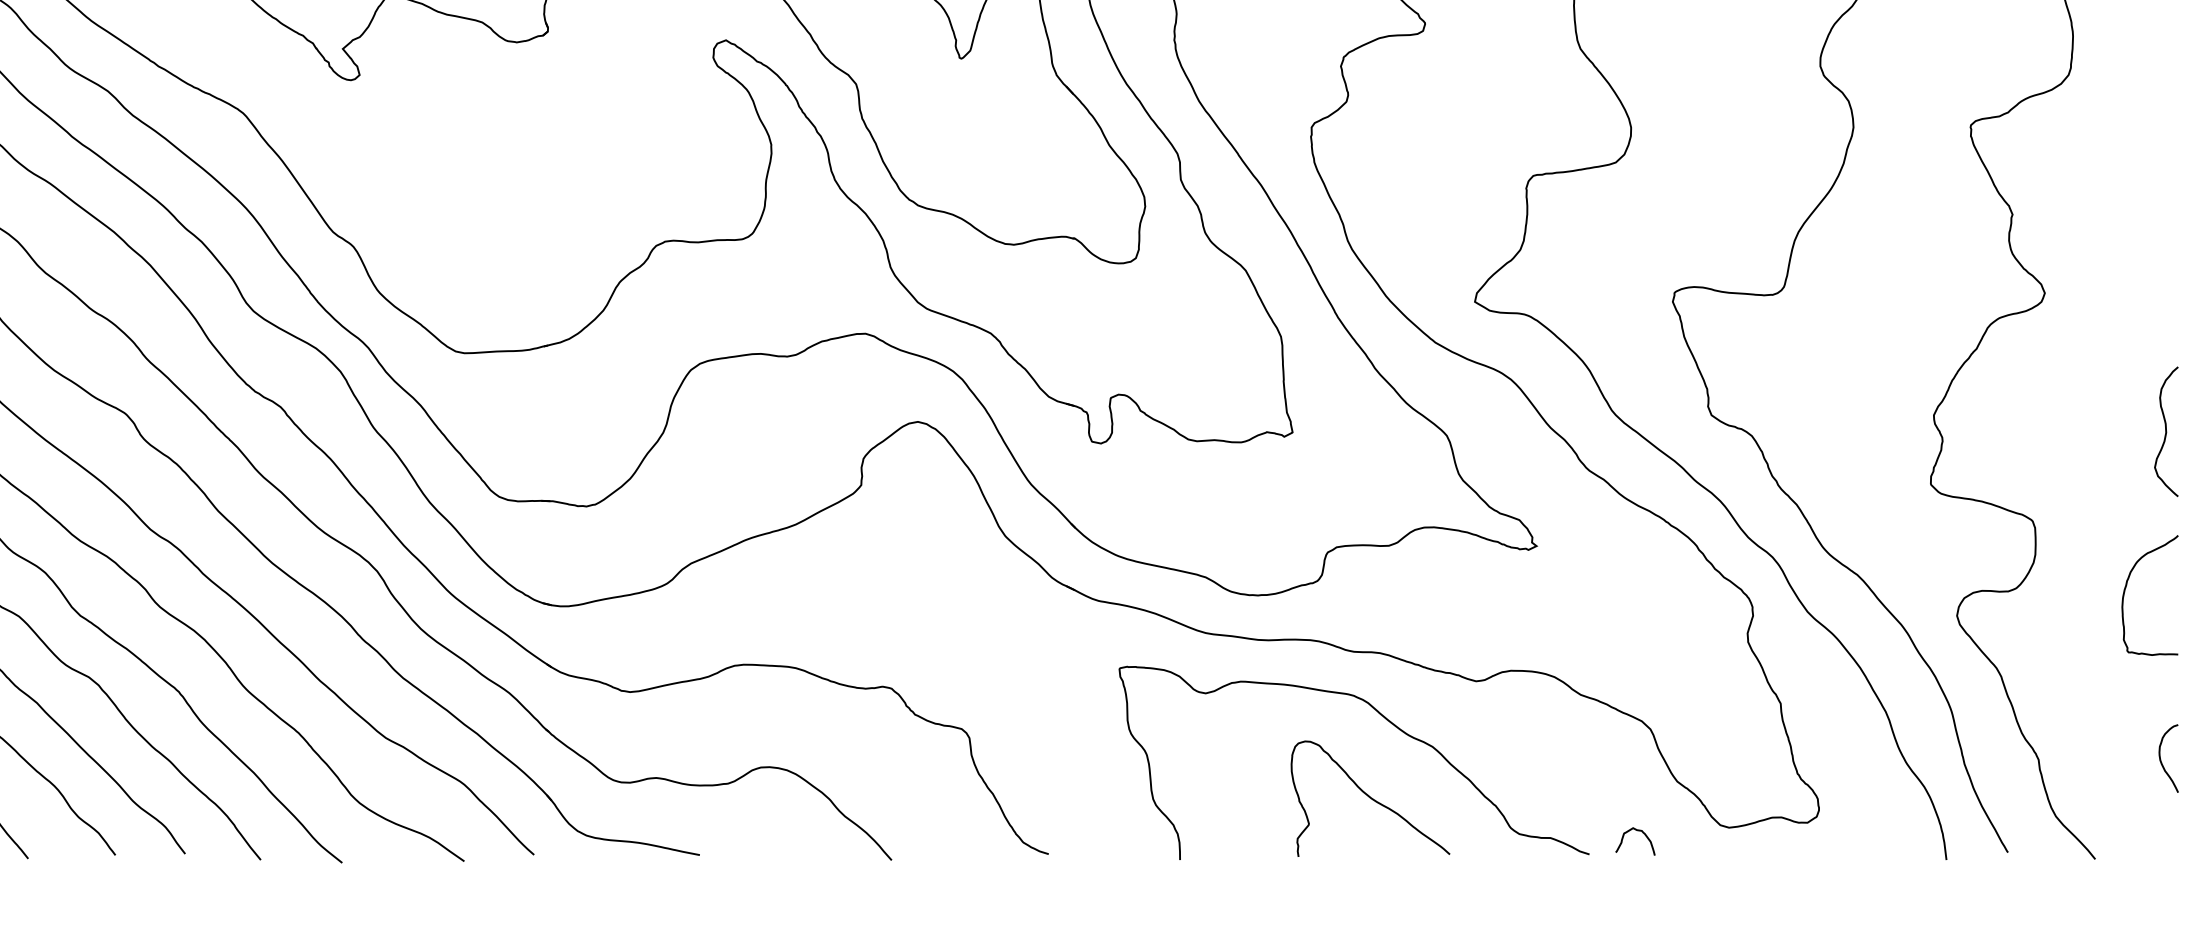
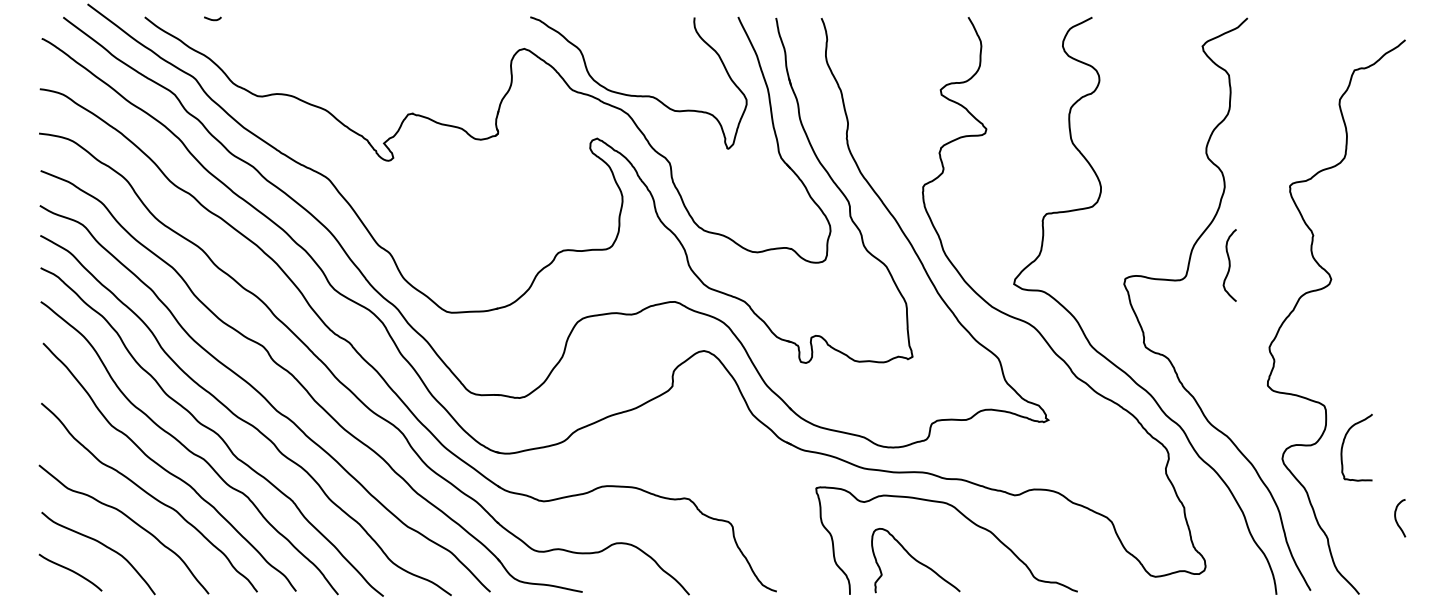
curve: (2165, 431) -> (1229, 265), moved
curve: (2127, 586) -> (1344, 442), moved
curve: (2162, 758) -> (1396, 518), moved
curve: (1369, 798) -> (915, 560), moved
curve: (1637, 832) -> (1104, 579), removed

